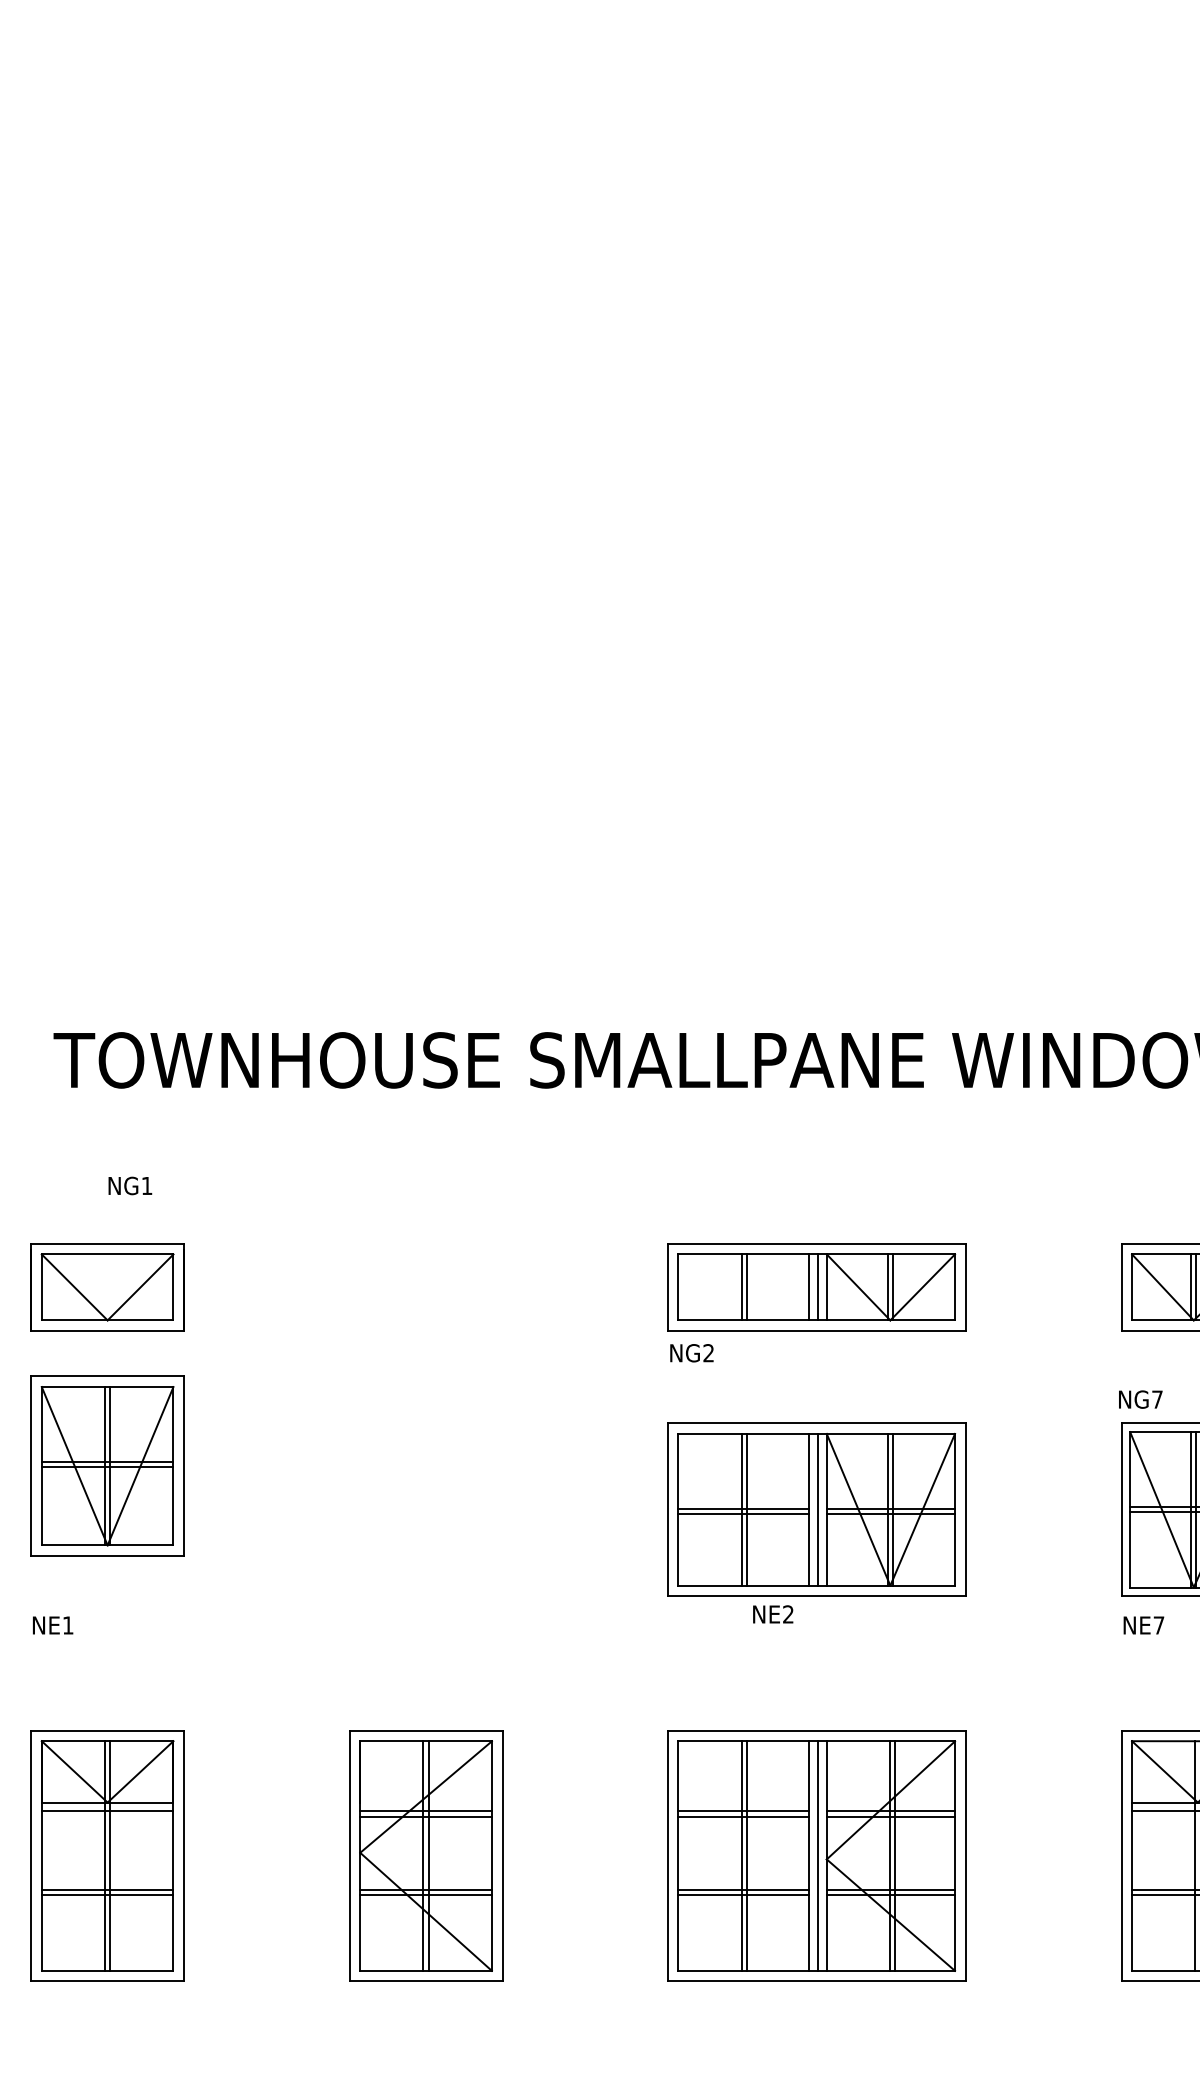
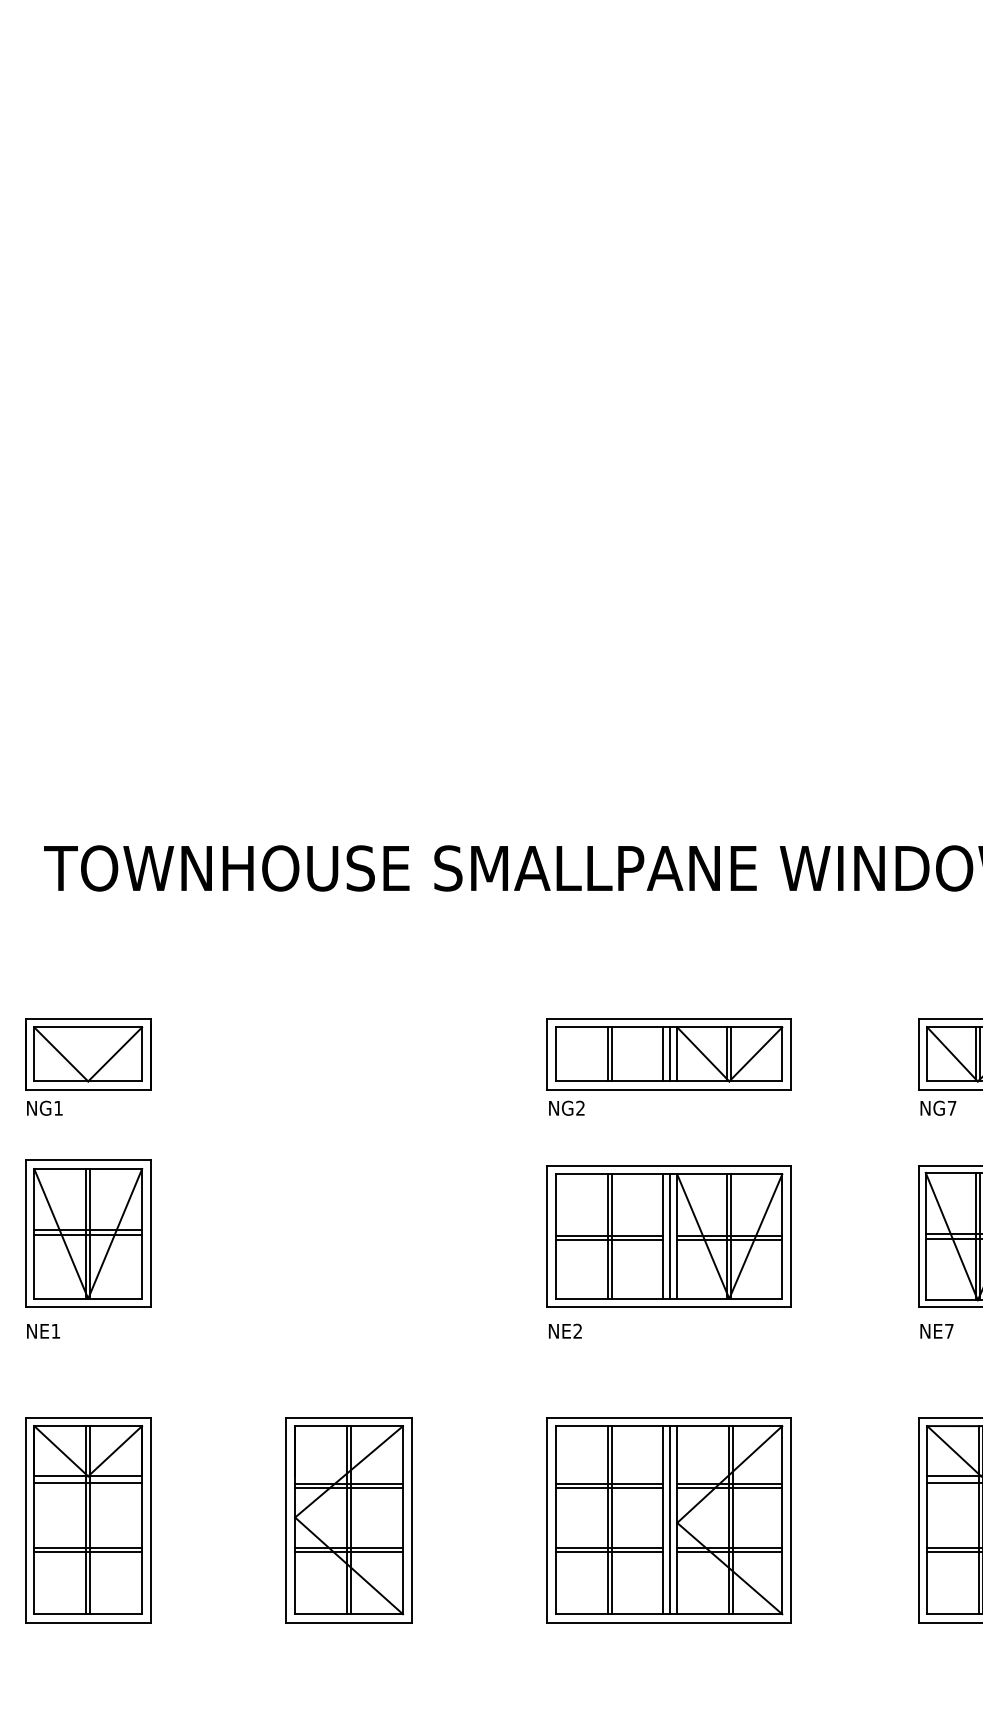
text: (129, 1184) -> (44, 1107), moved
text: (1140, 1398) -> (938, 1107), moved
part: (107, 1465) -> (88, 1233), moved
text: (773, 1613) -> (565, 1330), moved

